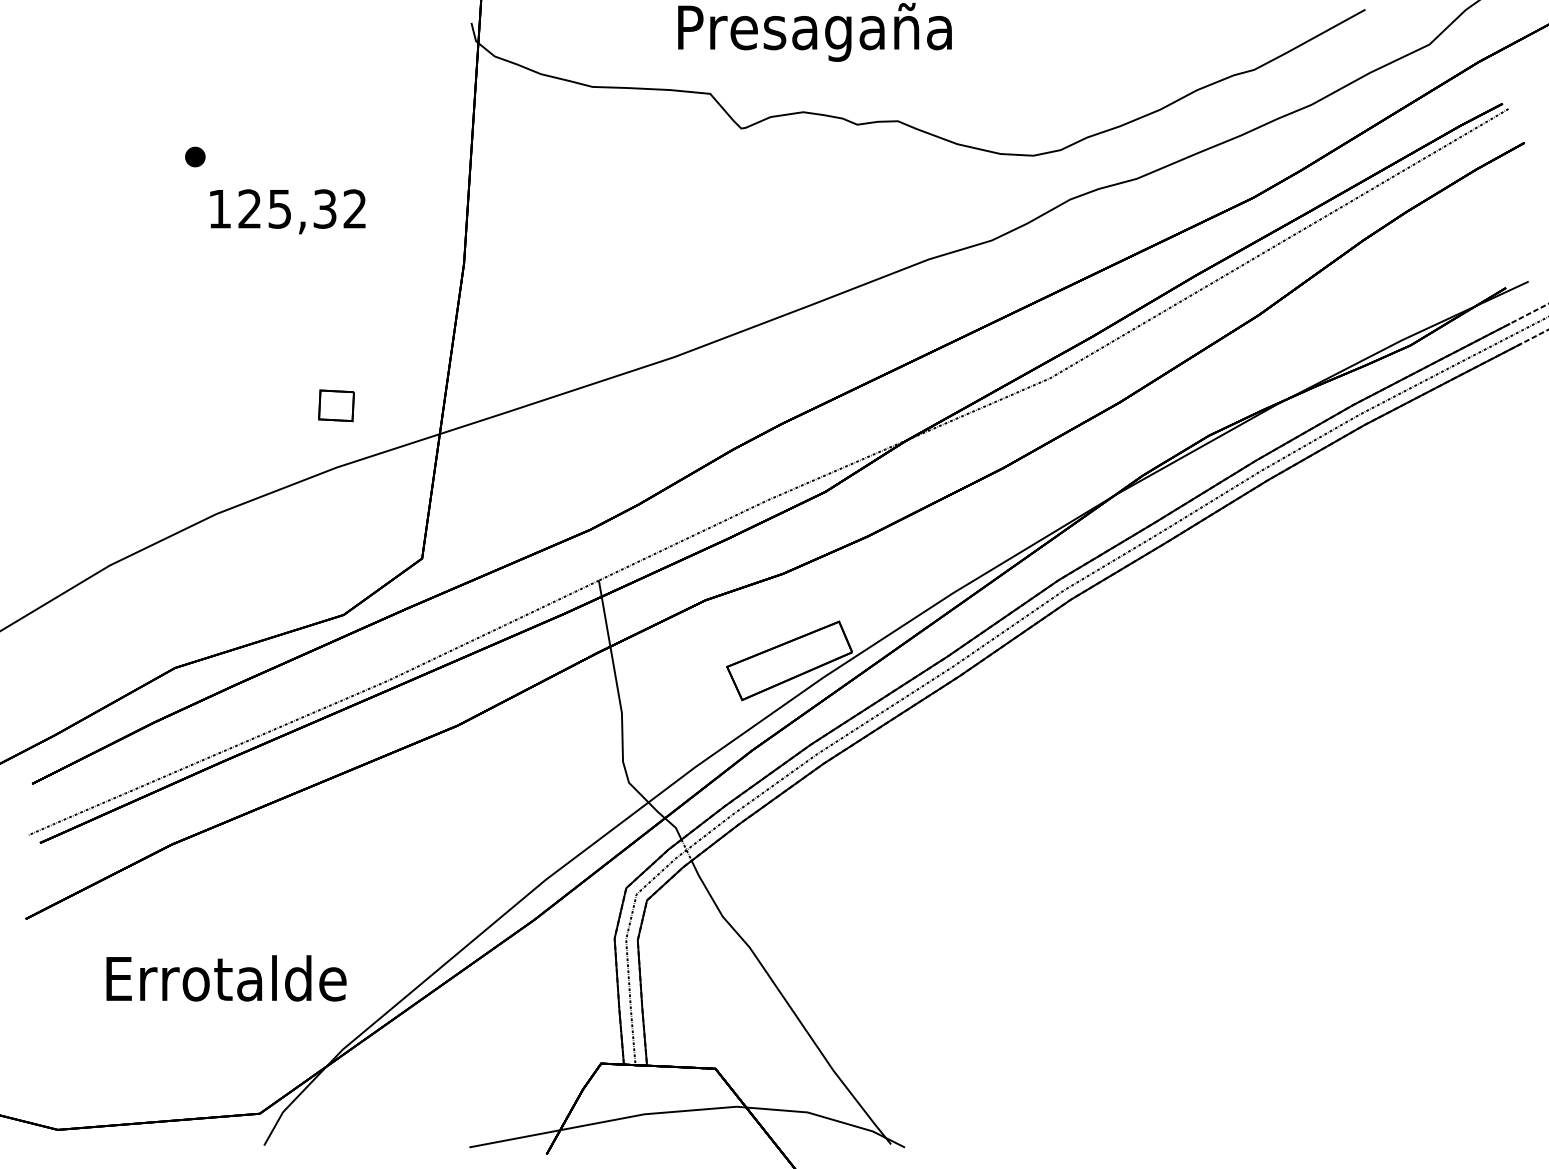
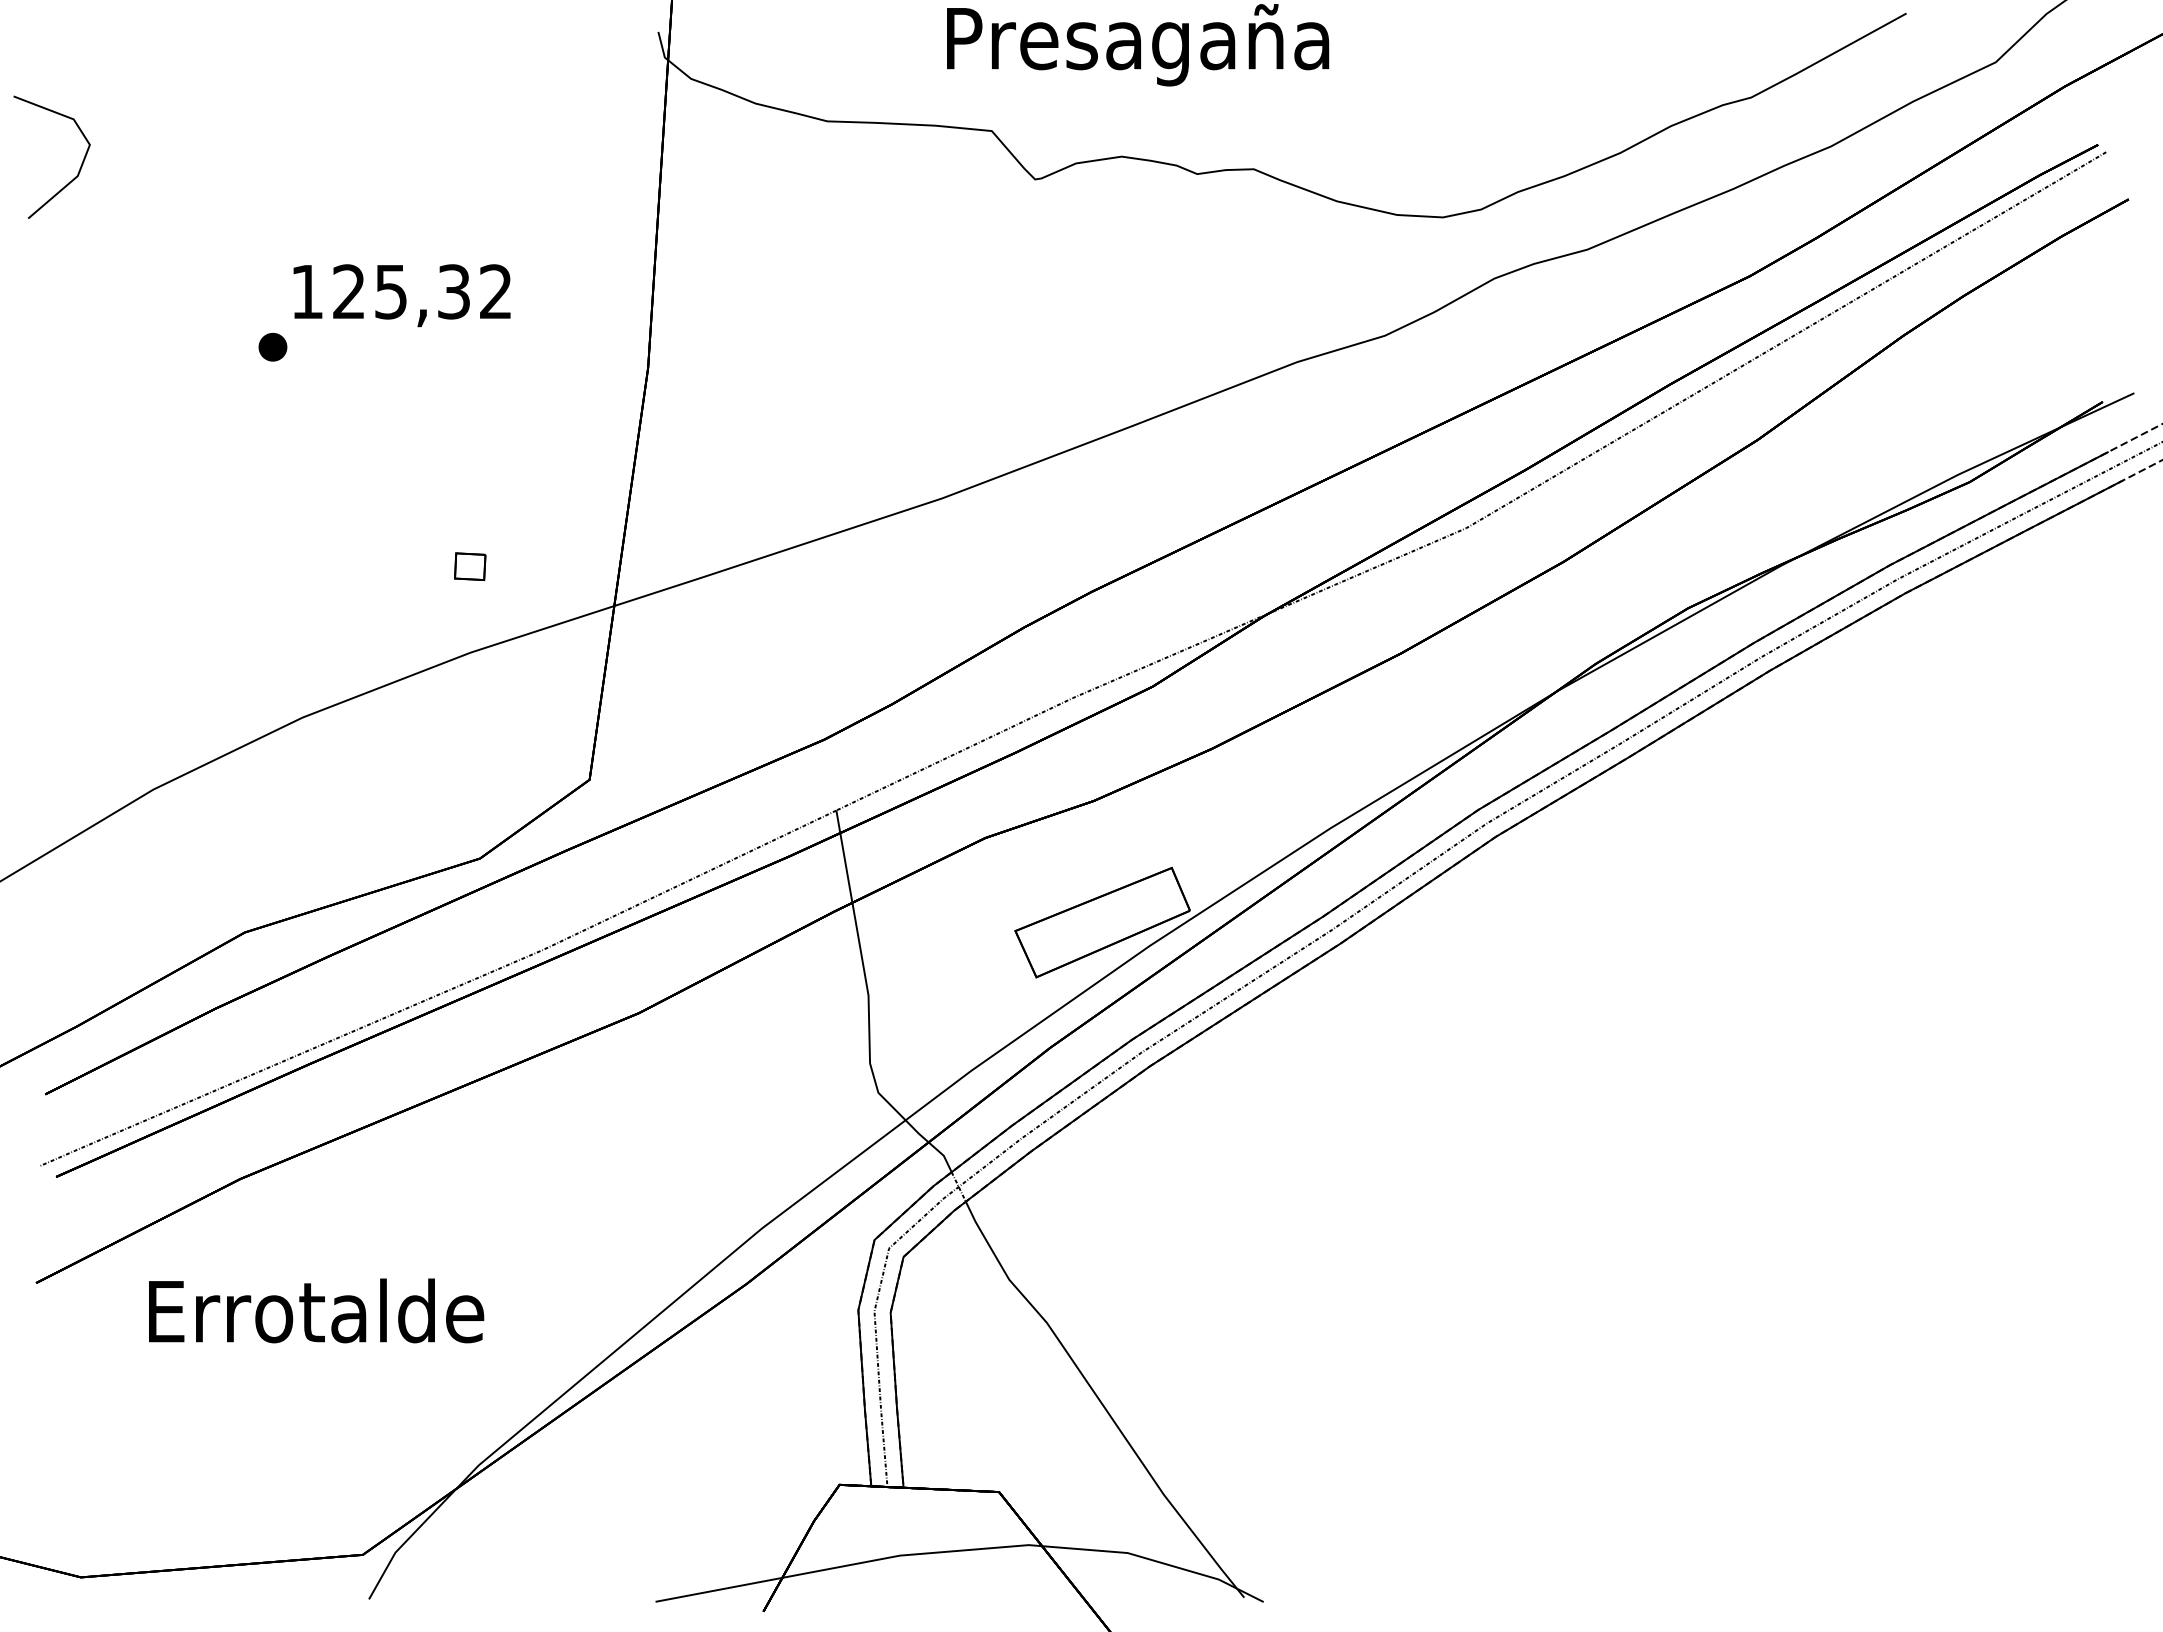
line: (57, 118) -> (80, 165), added
part: (195, 156) -> (272, 346), moved
part: (336, 405) -> (470, 566), size x0.62
text: (226, 978) -> (316, 1310), moved

